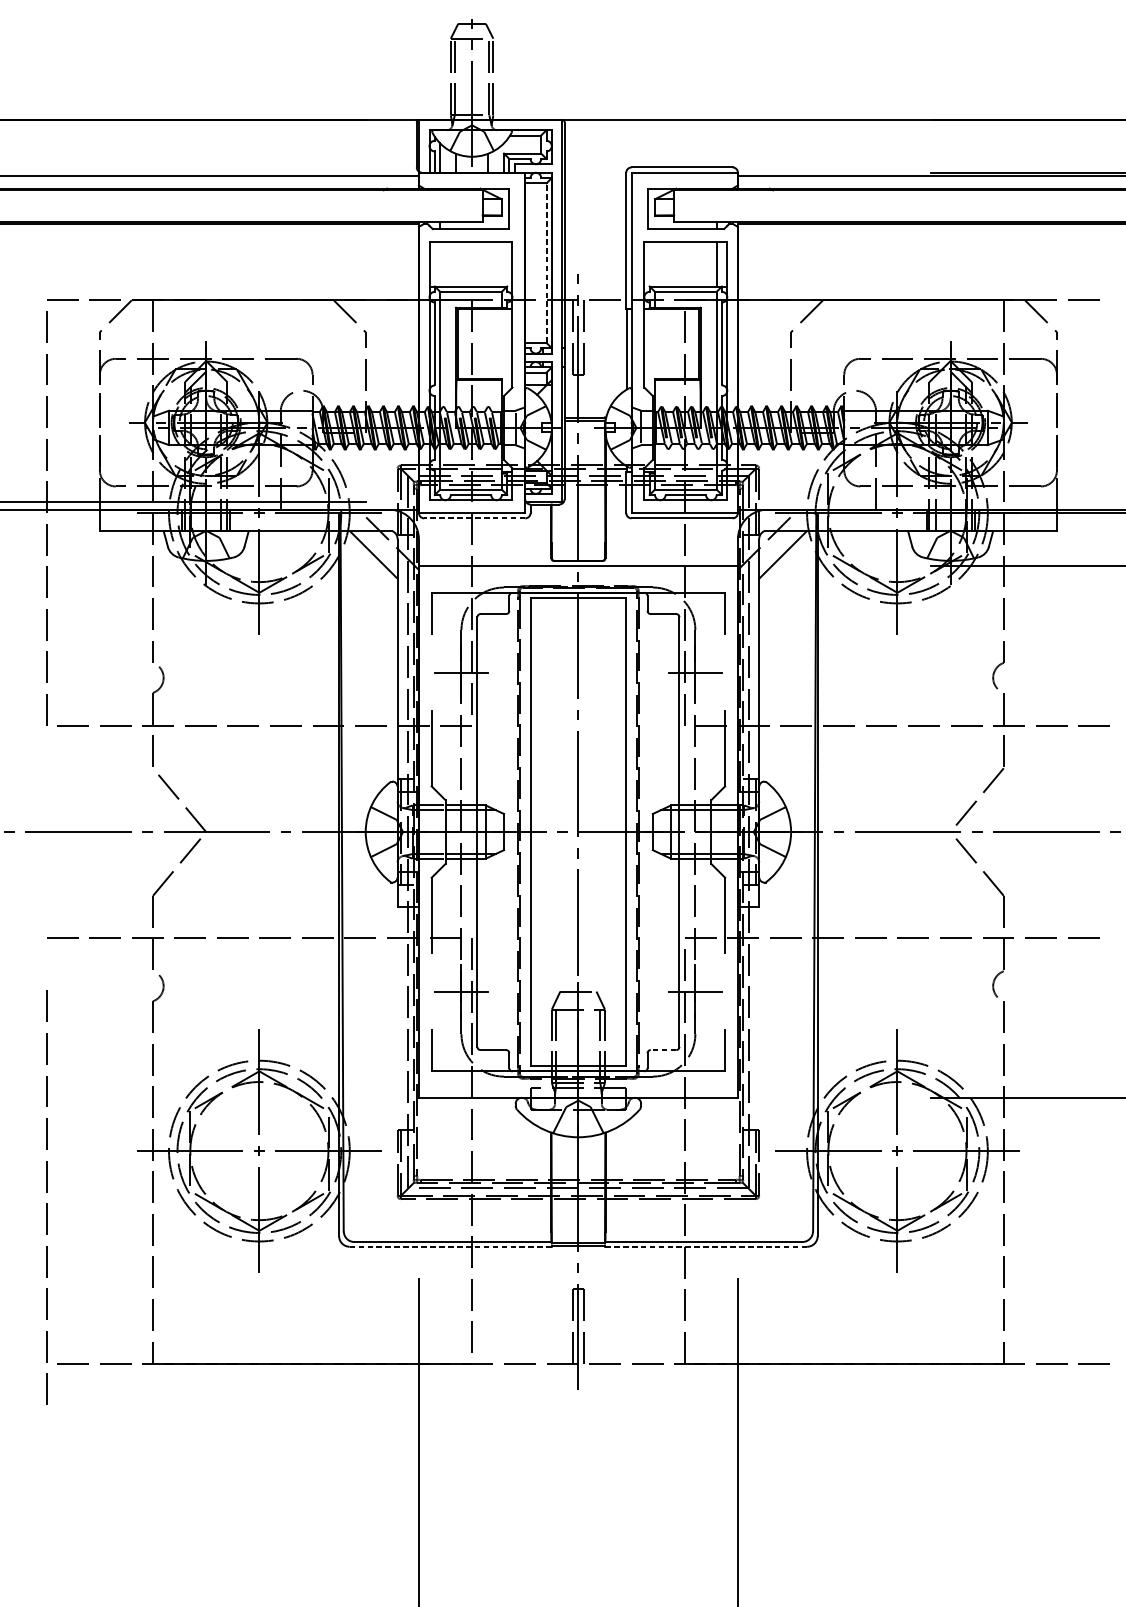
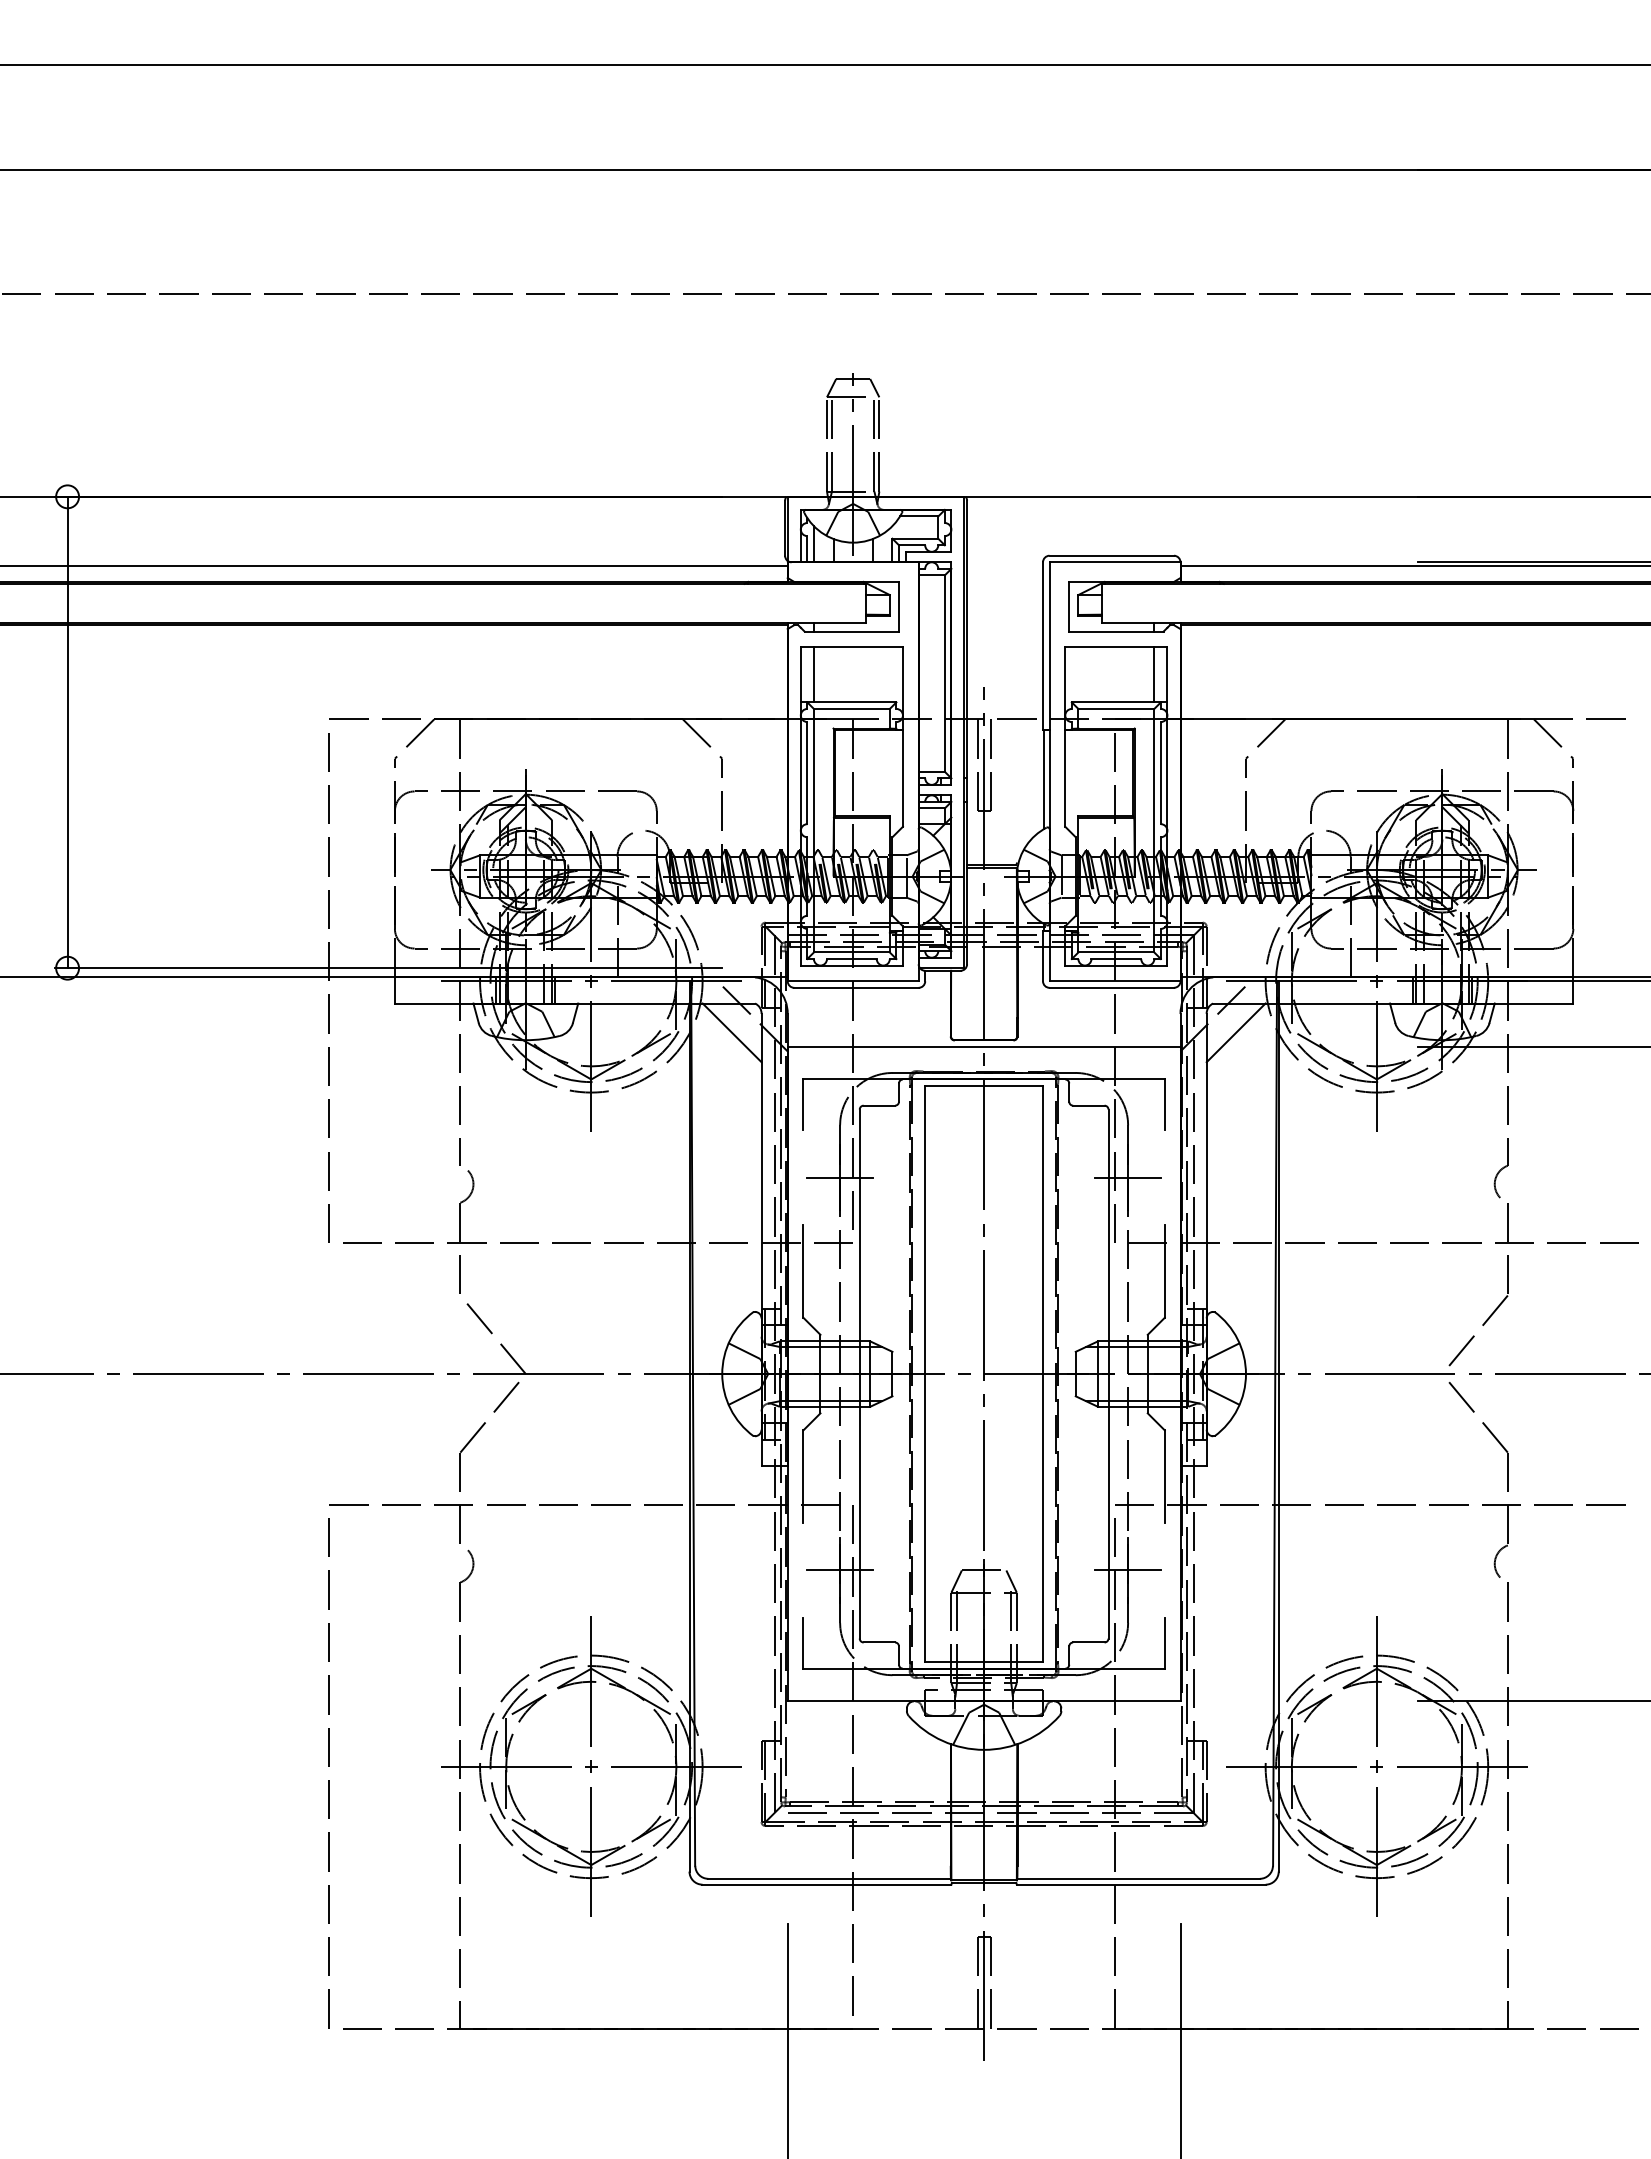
line: (439, 263) -> (813, 674), added
line: (546, 263) -> (944, 673), dashed -> solid
line: (473, 518) -> (855, 987), dashed -> solid
line: (663, 1050) -> (1088, 1642), dashed -> solid
line: (45, 1192) -> (328, 1766), moved
line: (451, 1246) -> (827, 1884), dashed -> solid
line: (706, 1246) -> (1141, 1884), dashed -> solid

